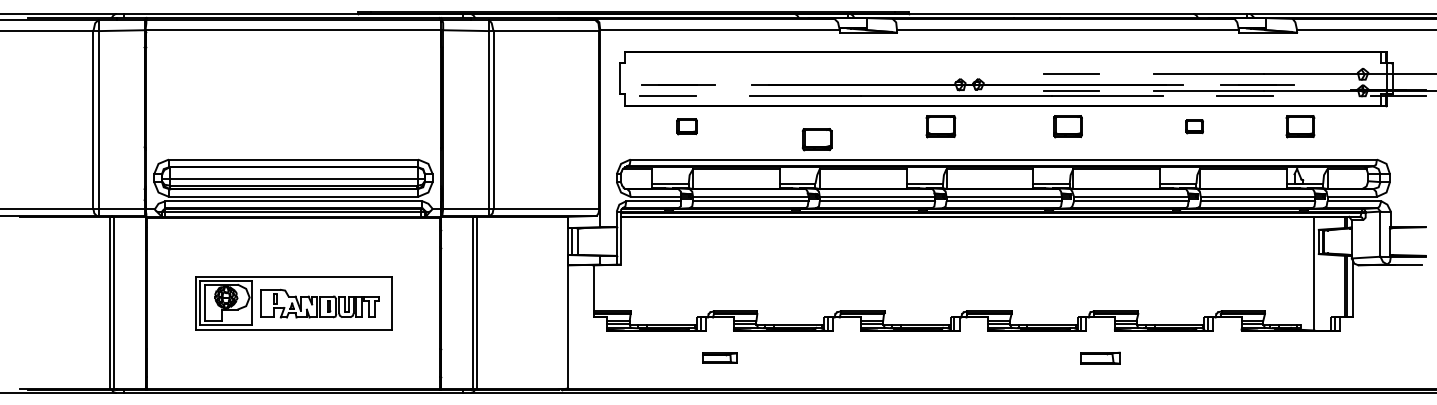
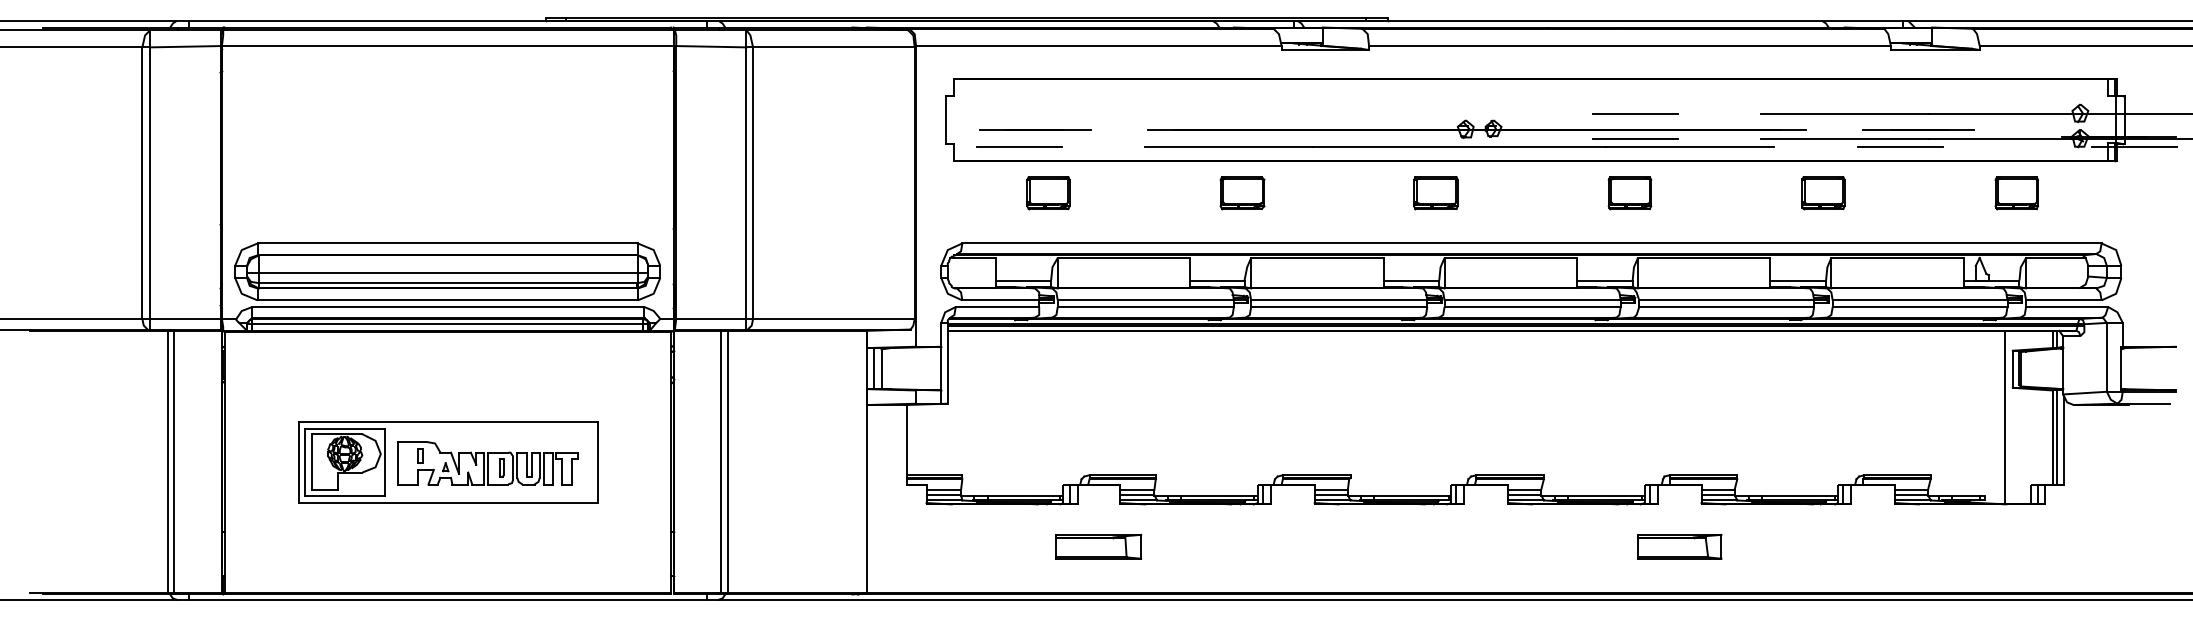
part: (686, 126) -> (1047, 192), size x1.43
part: (1194, 126) -> (1823, 192), size x1.67
part: (1300, 126) -> (2016, 192), moved
part: (816, 139) -> (1241, 192), moved
part: (719, 357) -> (1098, 545), size x1.67
part: (1100, 357) -> (1679, 545), size x1.43

